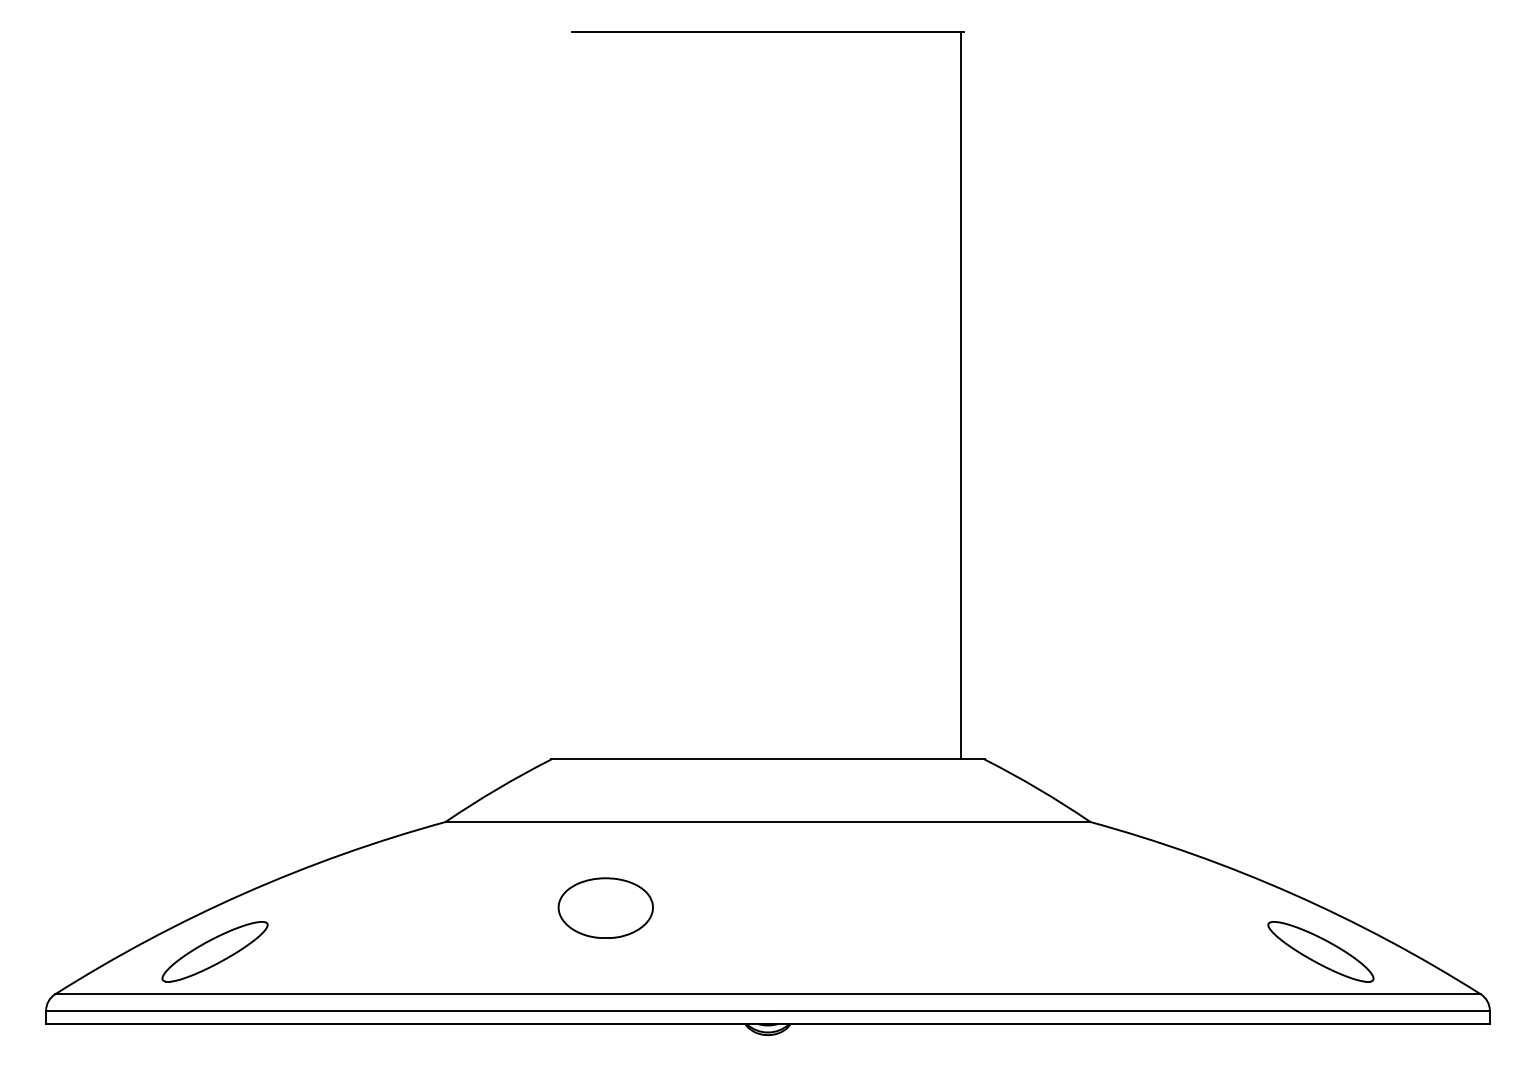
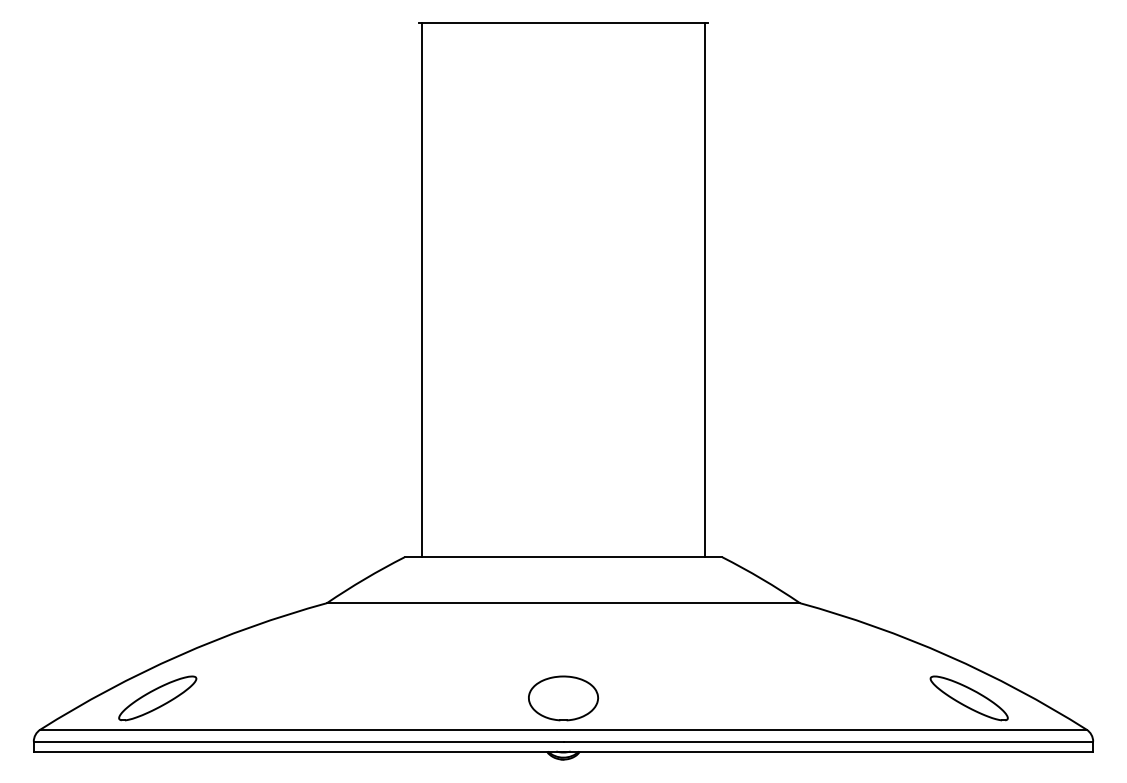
line: (575, 395) -> (422, 290), added
part: (605, 908) -> (563, 698), moved

